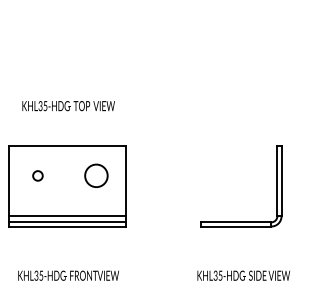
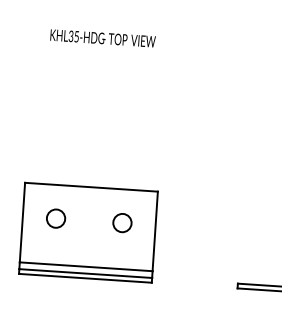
text: (68, 106) -> (102, 38), moved
circle: (37, 175) -> (55, 218), size x1.67
circle: (96, 175) -> (122, 222), size x0.71

